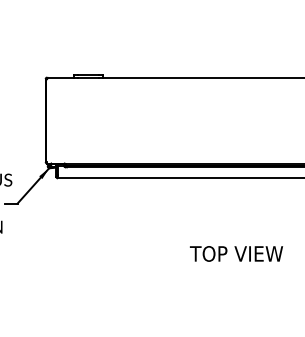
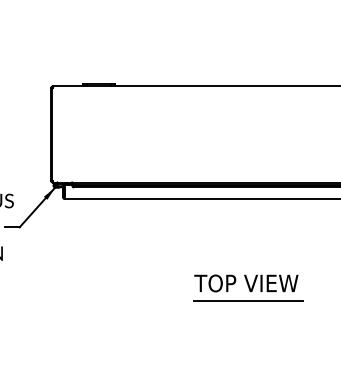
text: (236, 253) -> (246, 283), moved
line: (222, 269) -> (248, 300), added

